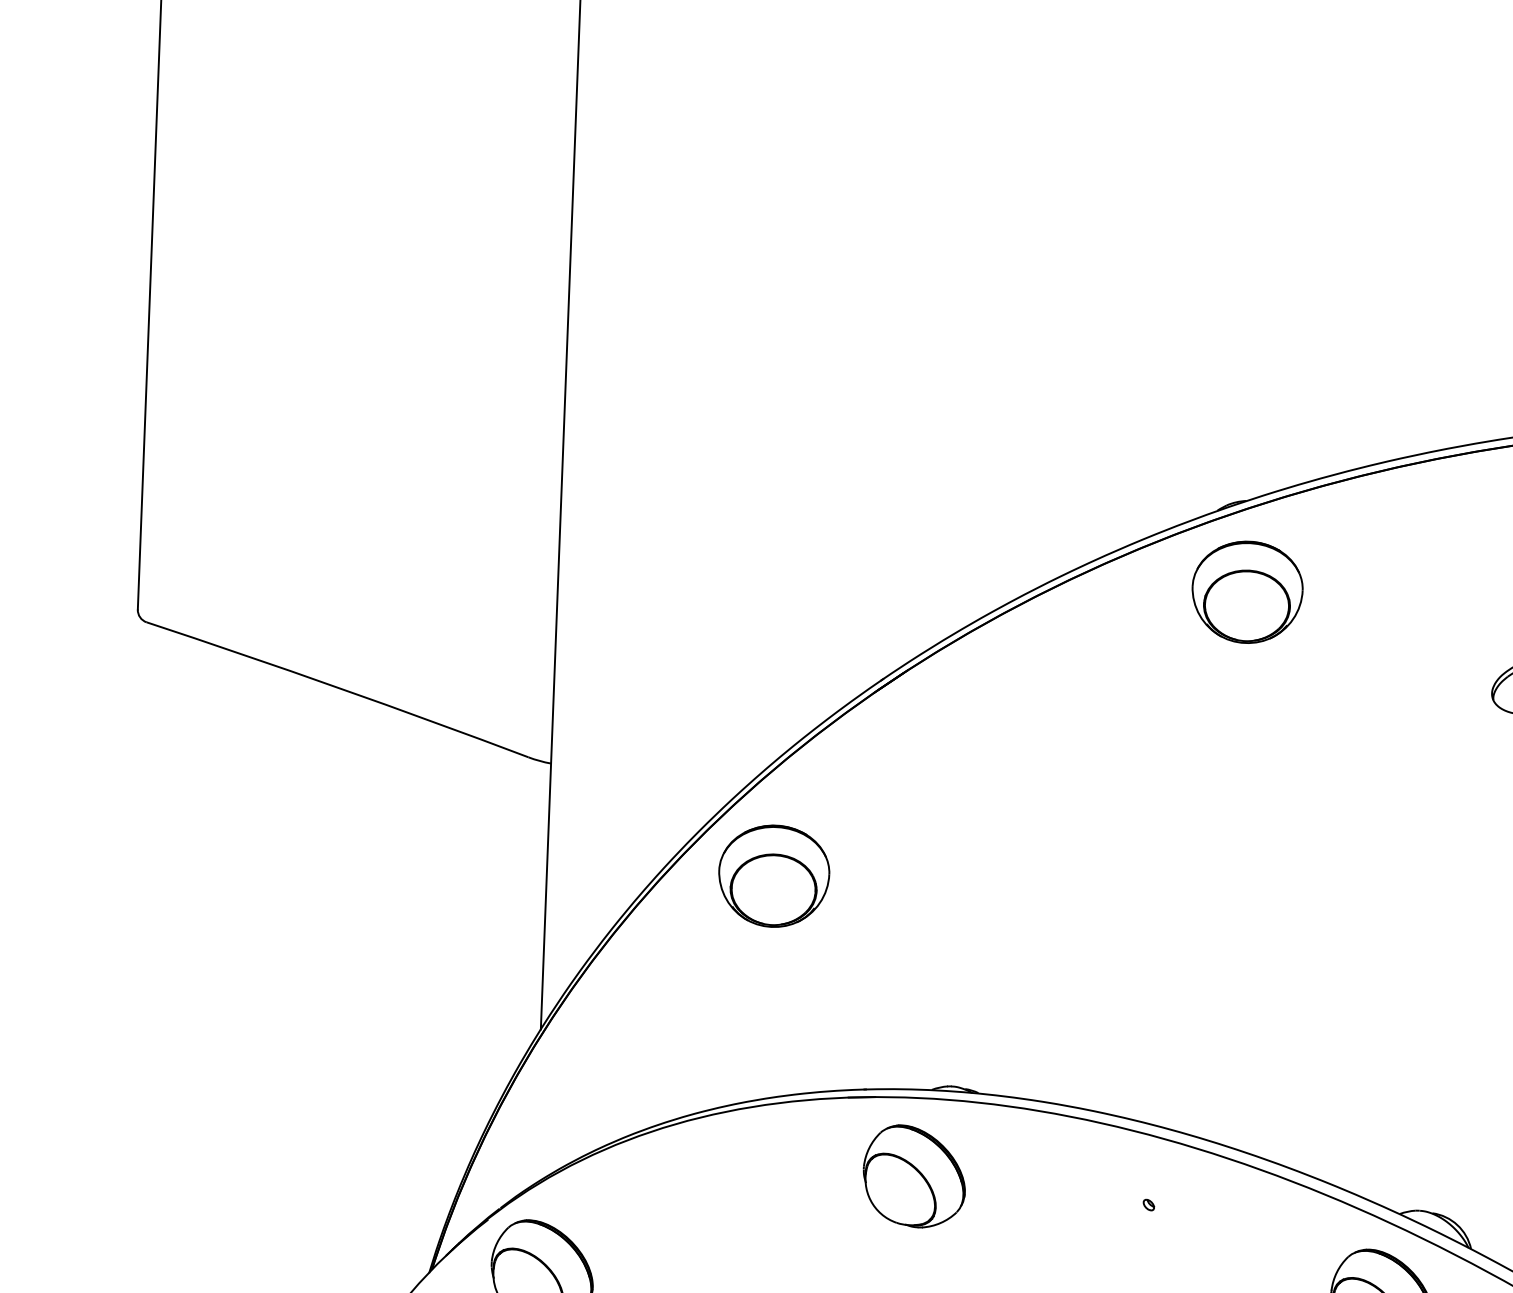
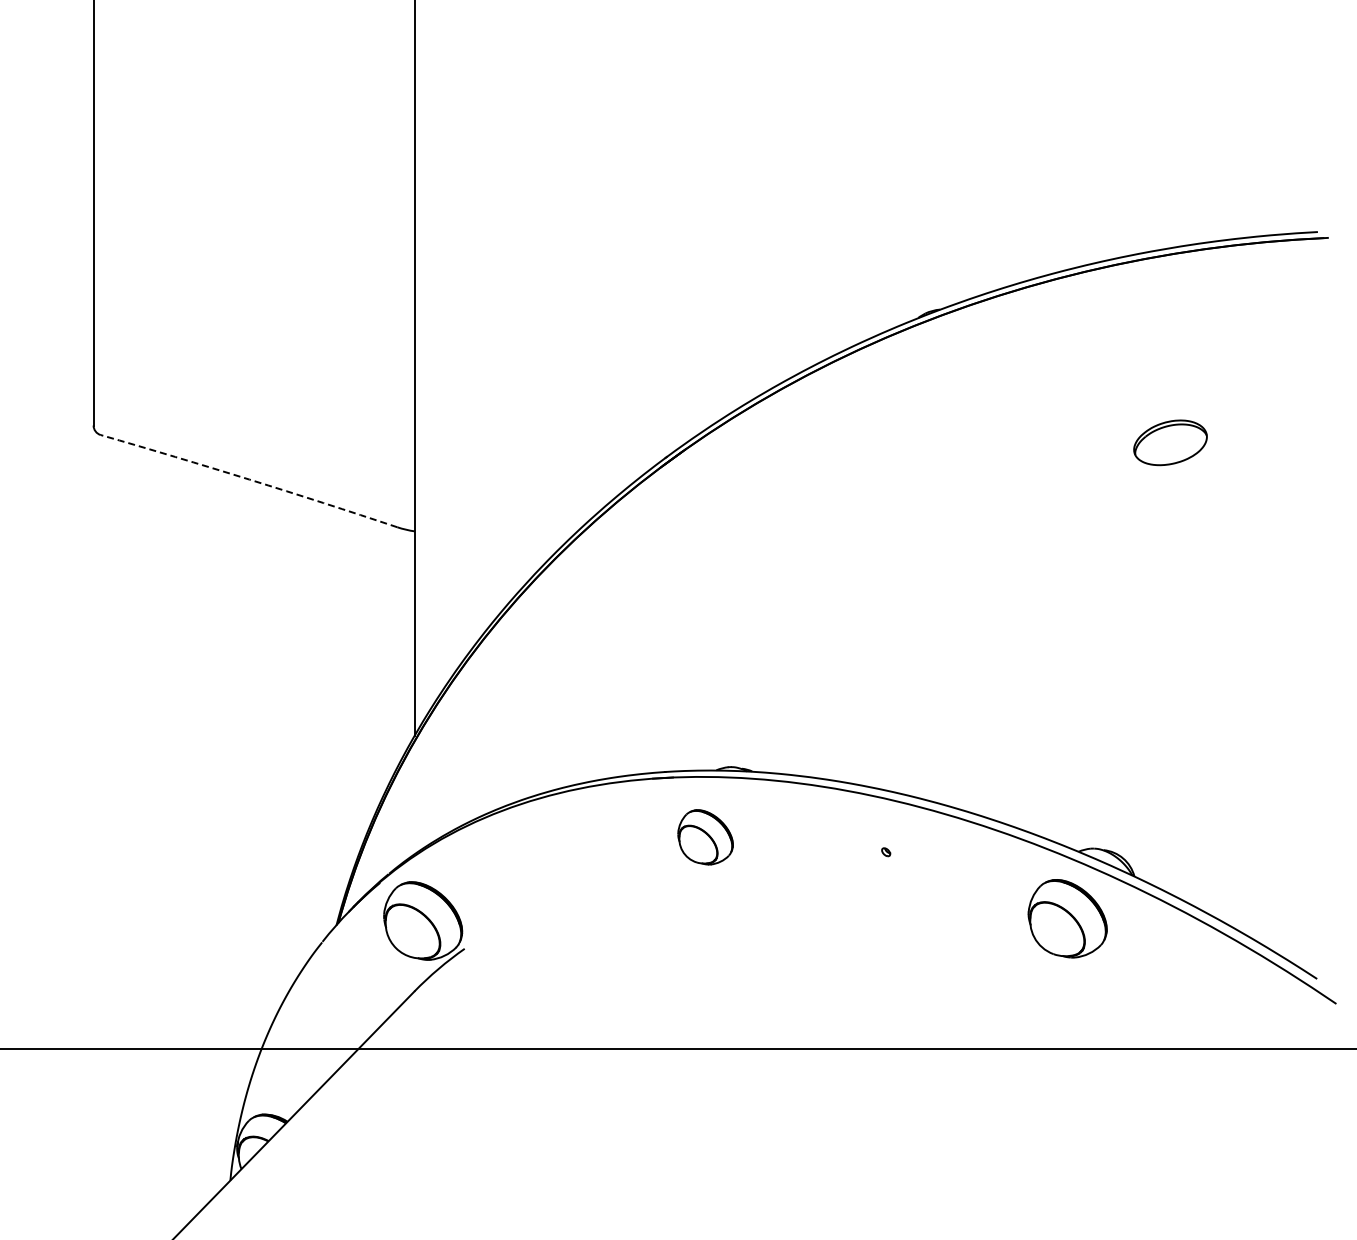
part: (1247, 592) -> (943, 379), removed
arc: (338, 687) -> (249, 479), solid -> dashed
part: (774, 875) -> (589, 610), removed
part: (914, 1176) -> (705, 837), size x0.7

